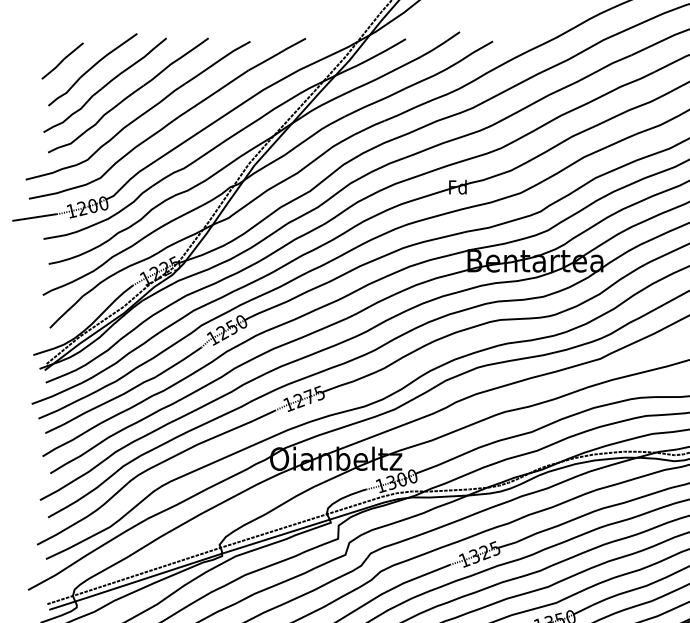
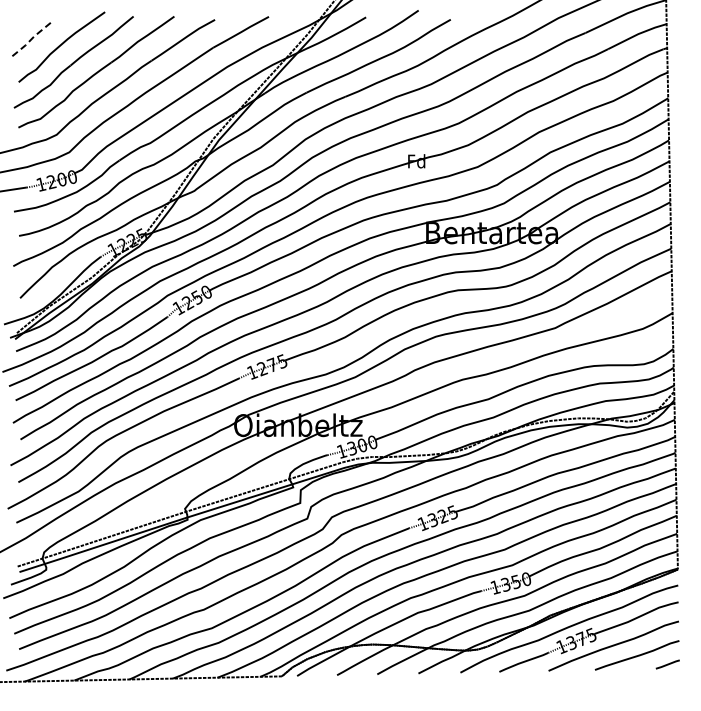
line: (62, 60) -> (32, 38), solid -> dashed

